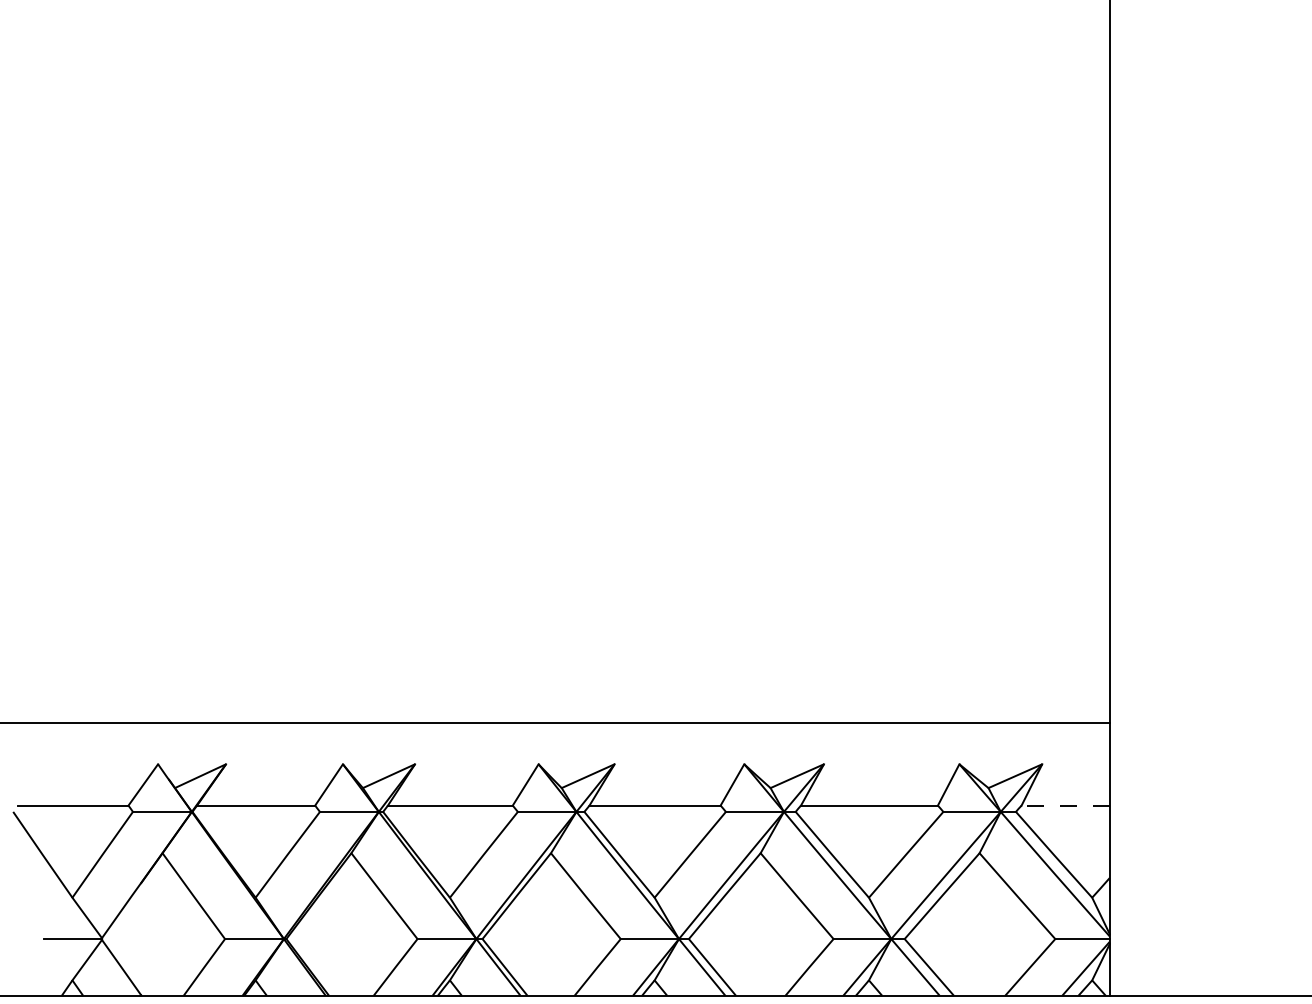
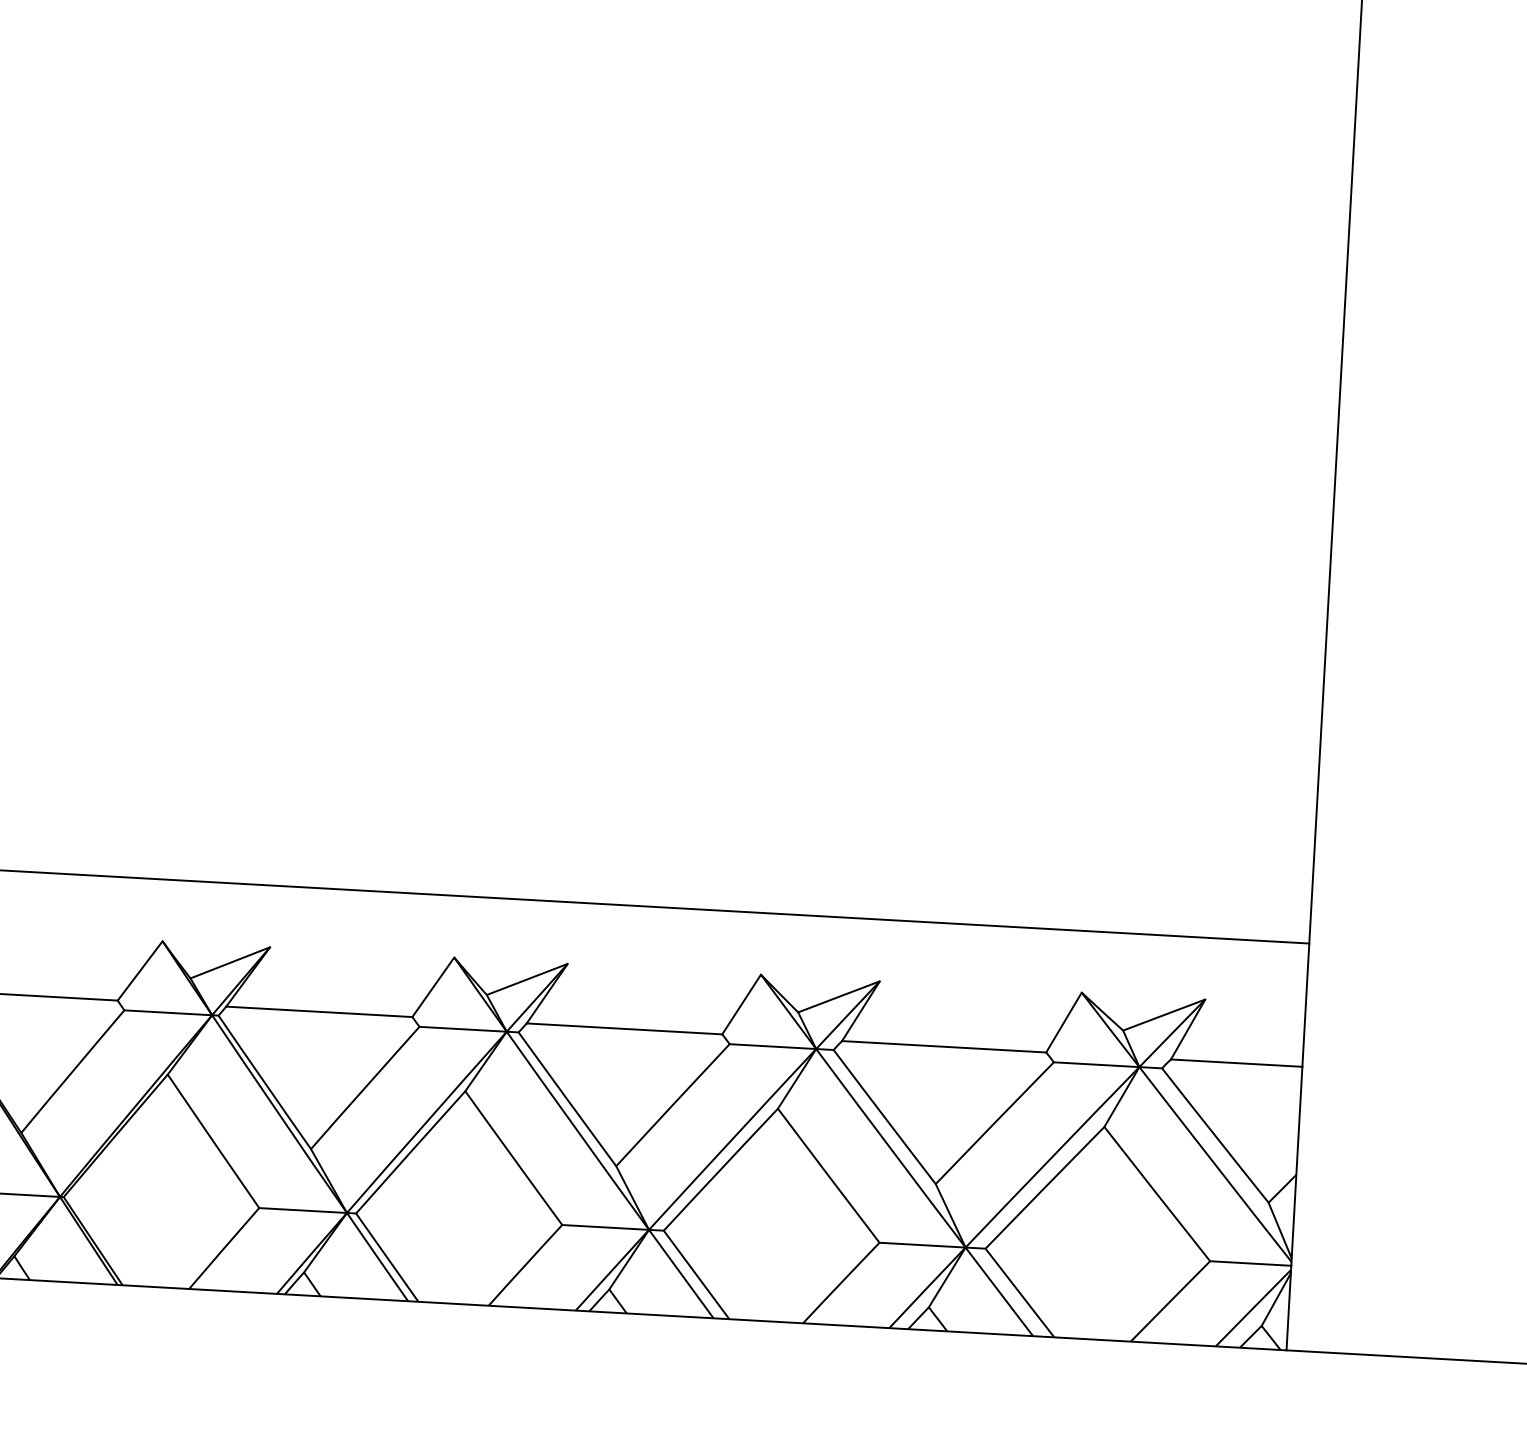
line: (1065, 805) -> (1236, 1062), dashed -> solid

